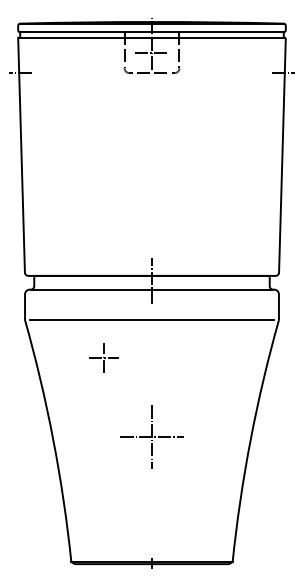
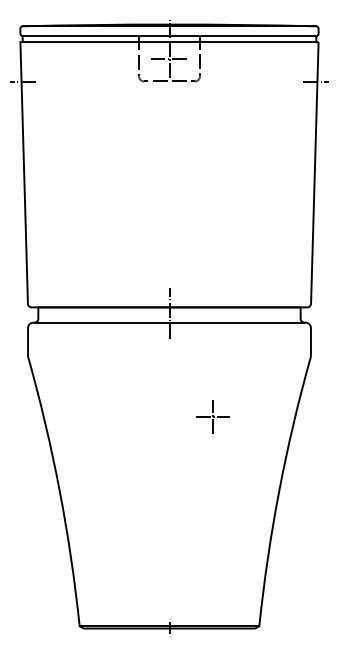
line: (152, 319) -> (169, 356), removed
part: (103, 357) -> (212, 416), moved
part: (152, 437) -> (169, 487), removed

